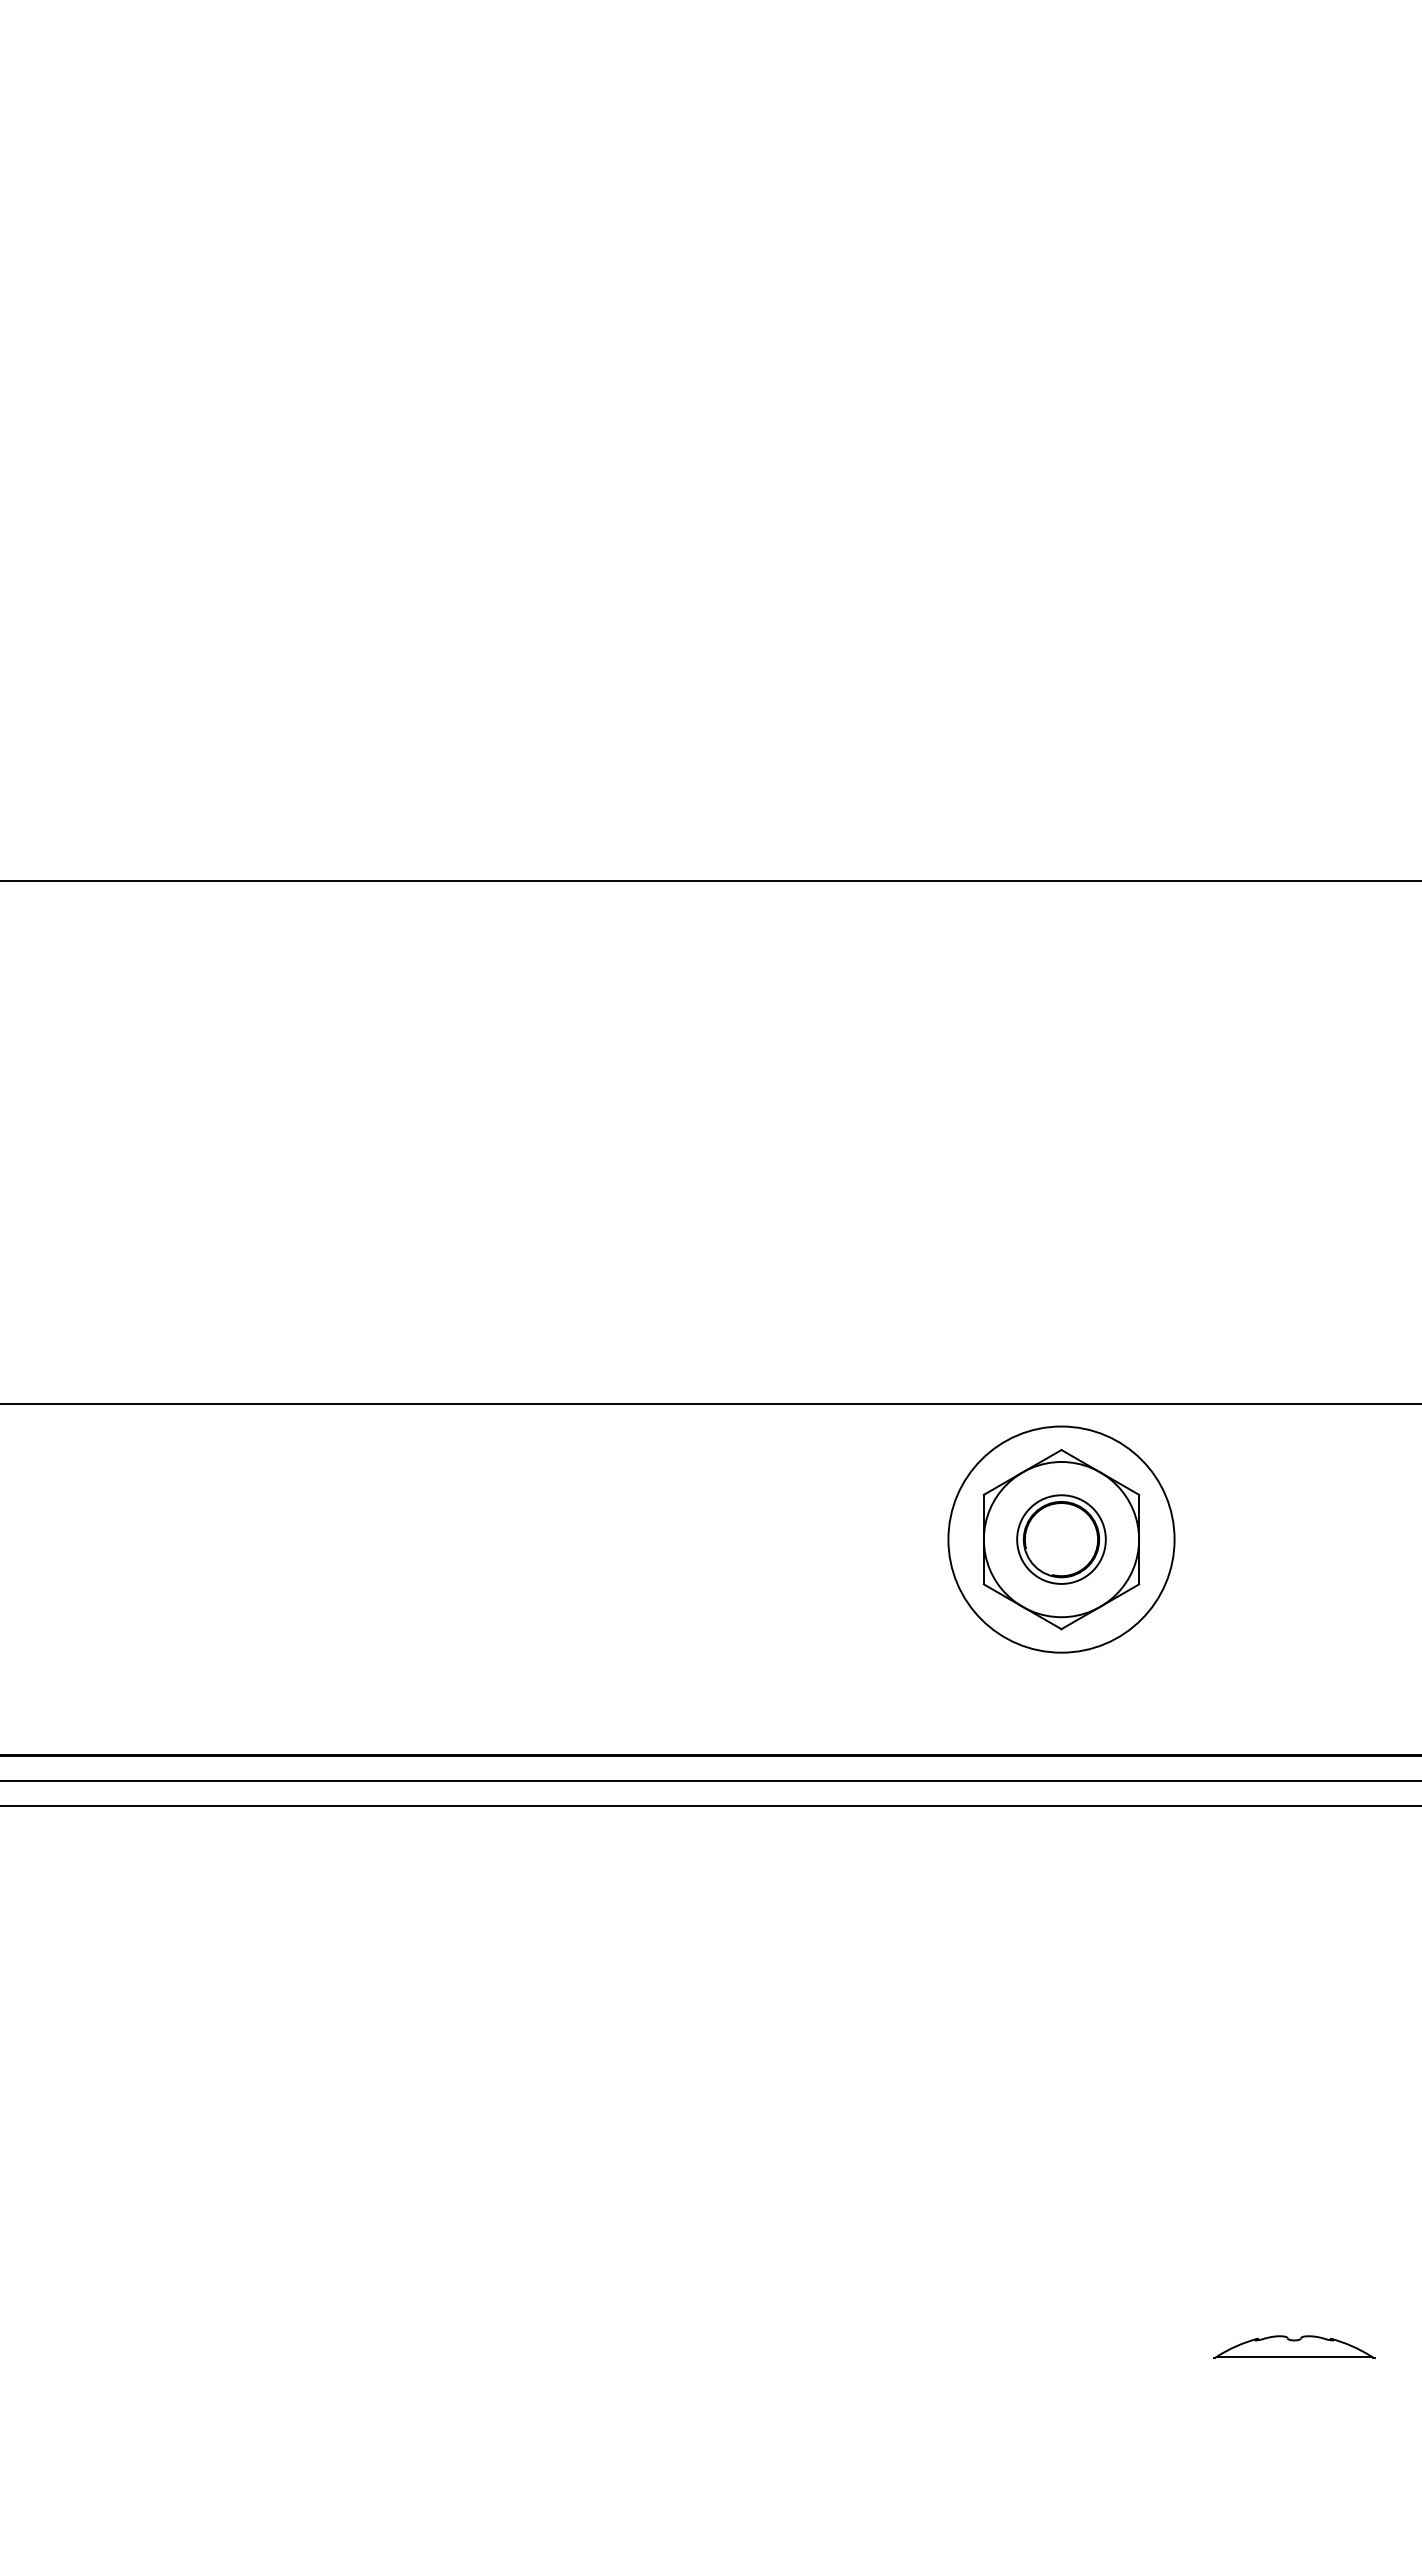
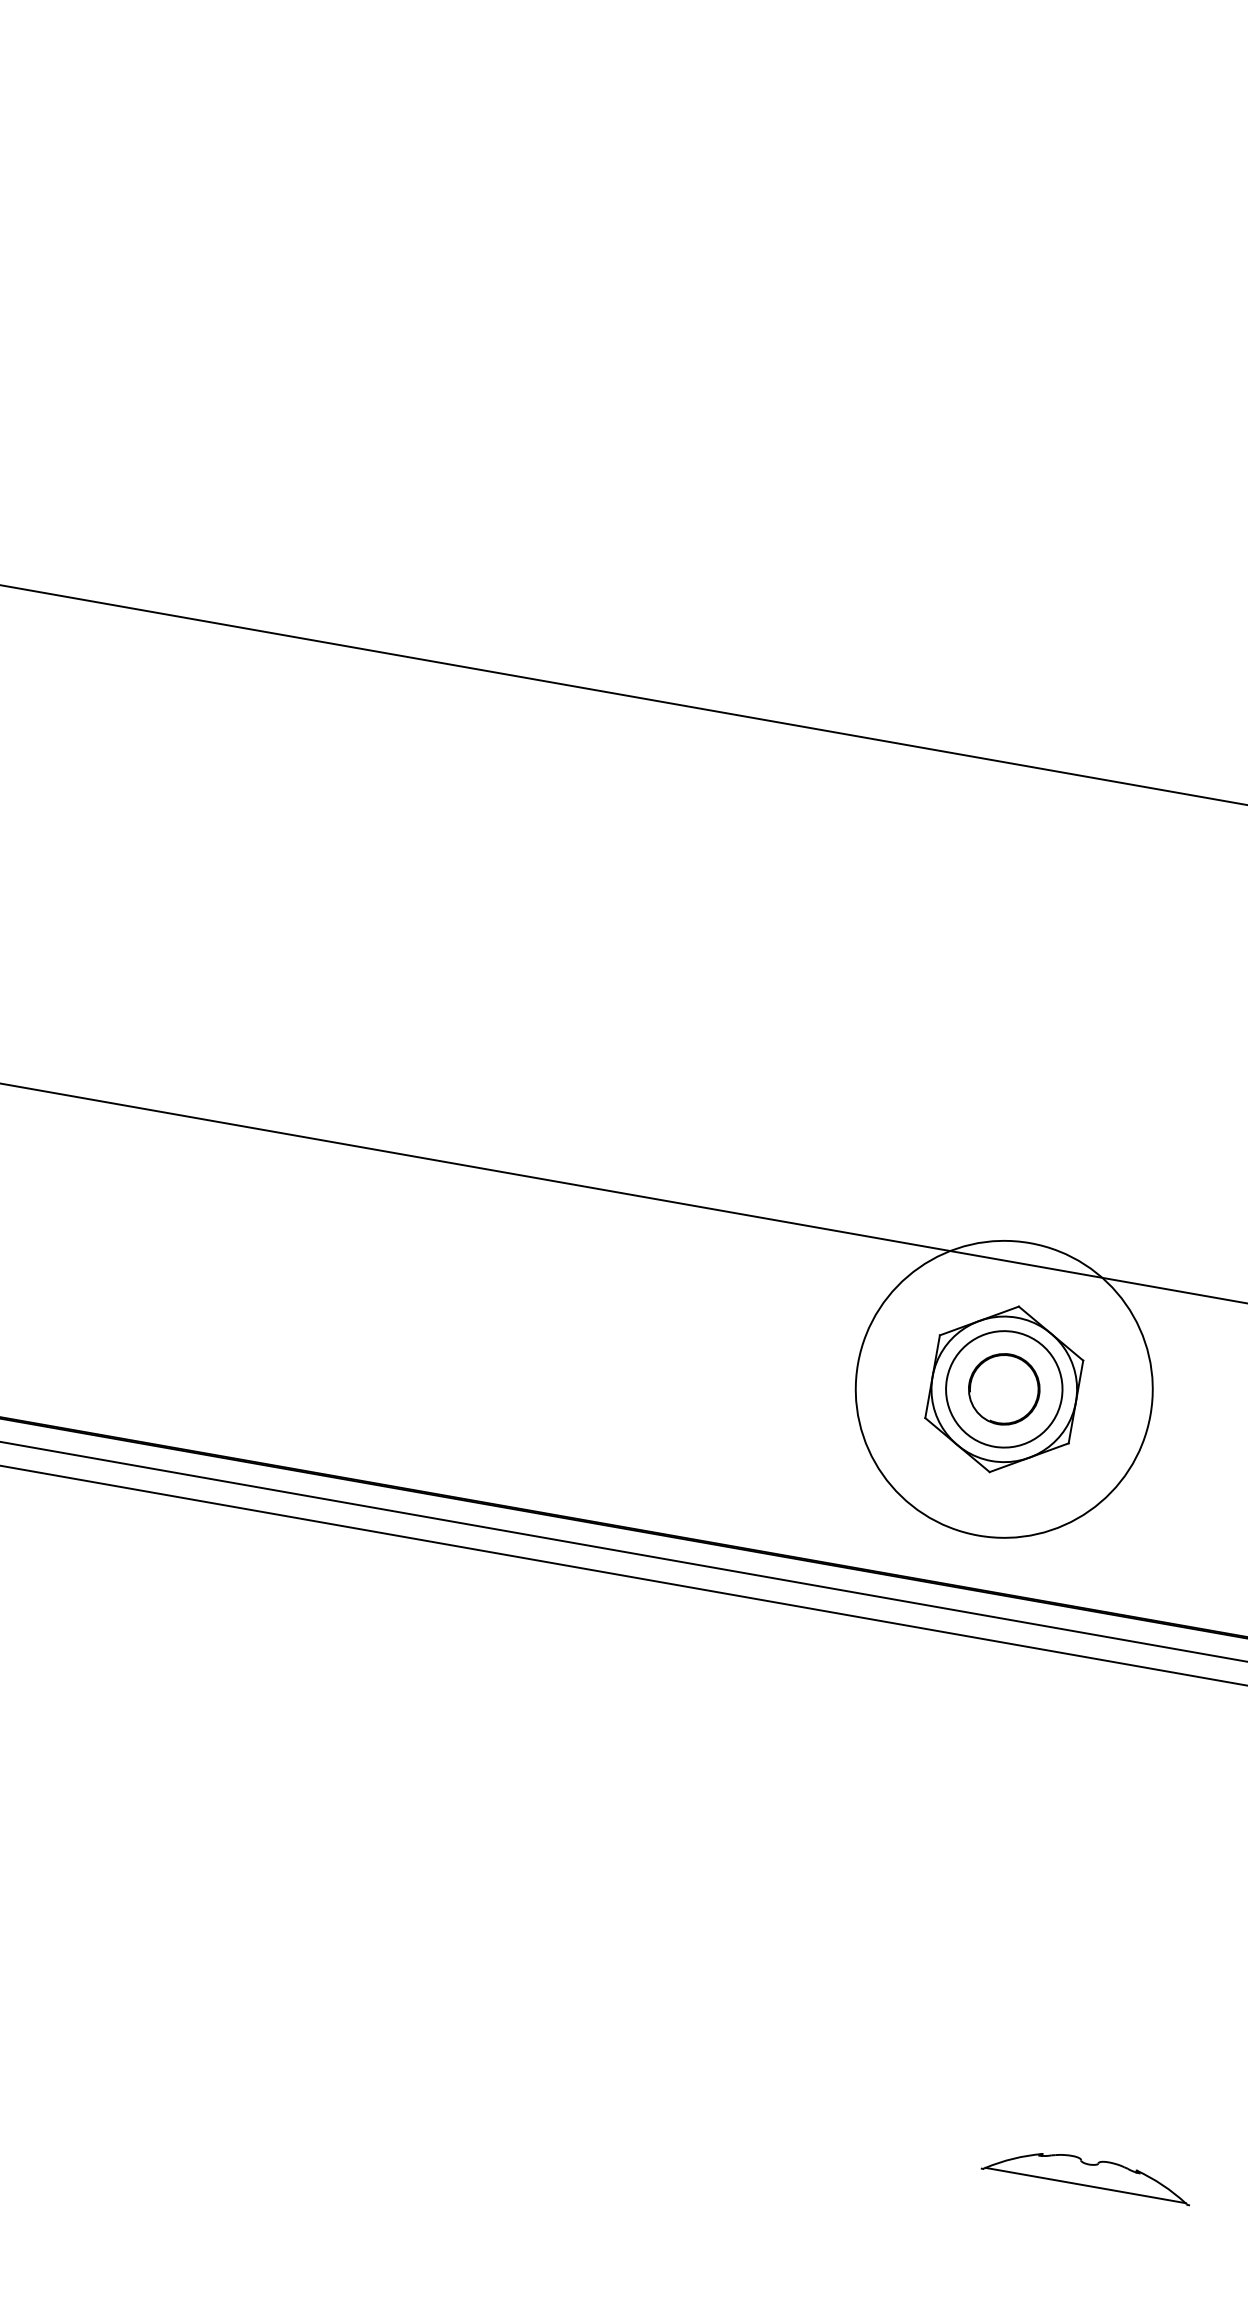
circle: (1061, 1539) -> (1004, 1389), size x1.4
circle: (1061, 1539) -> (1004, 1389), size x1.4
part: (1294, 2346) -> (1088, 2172), size x1.4

